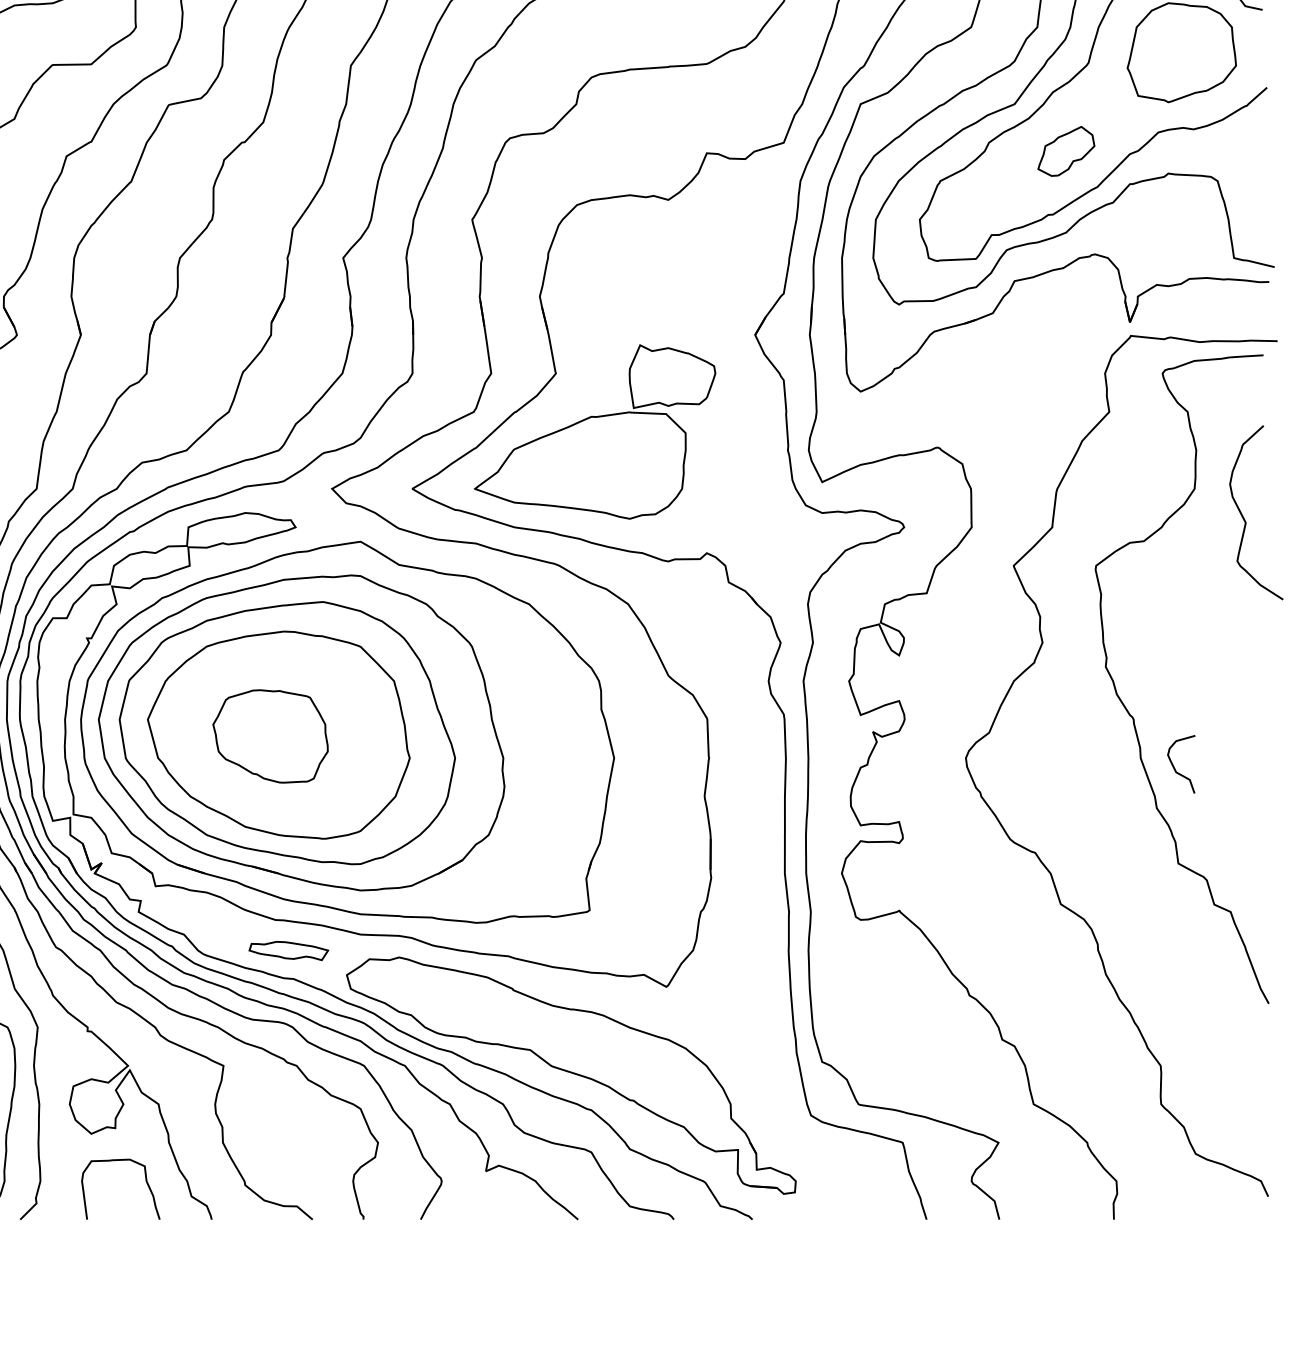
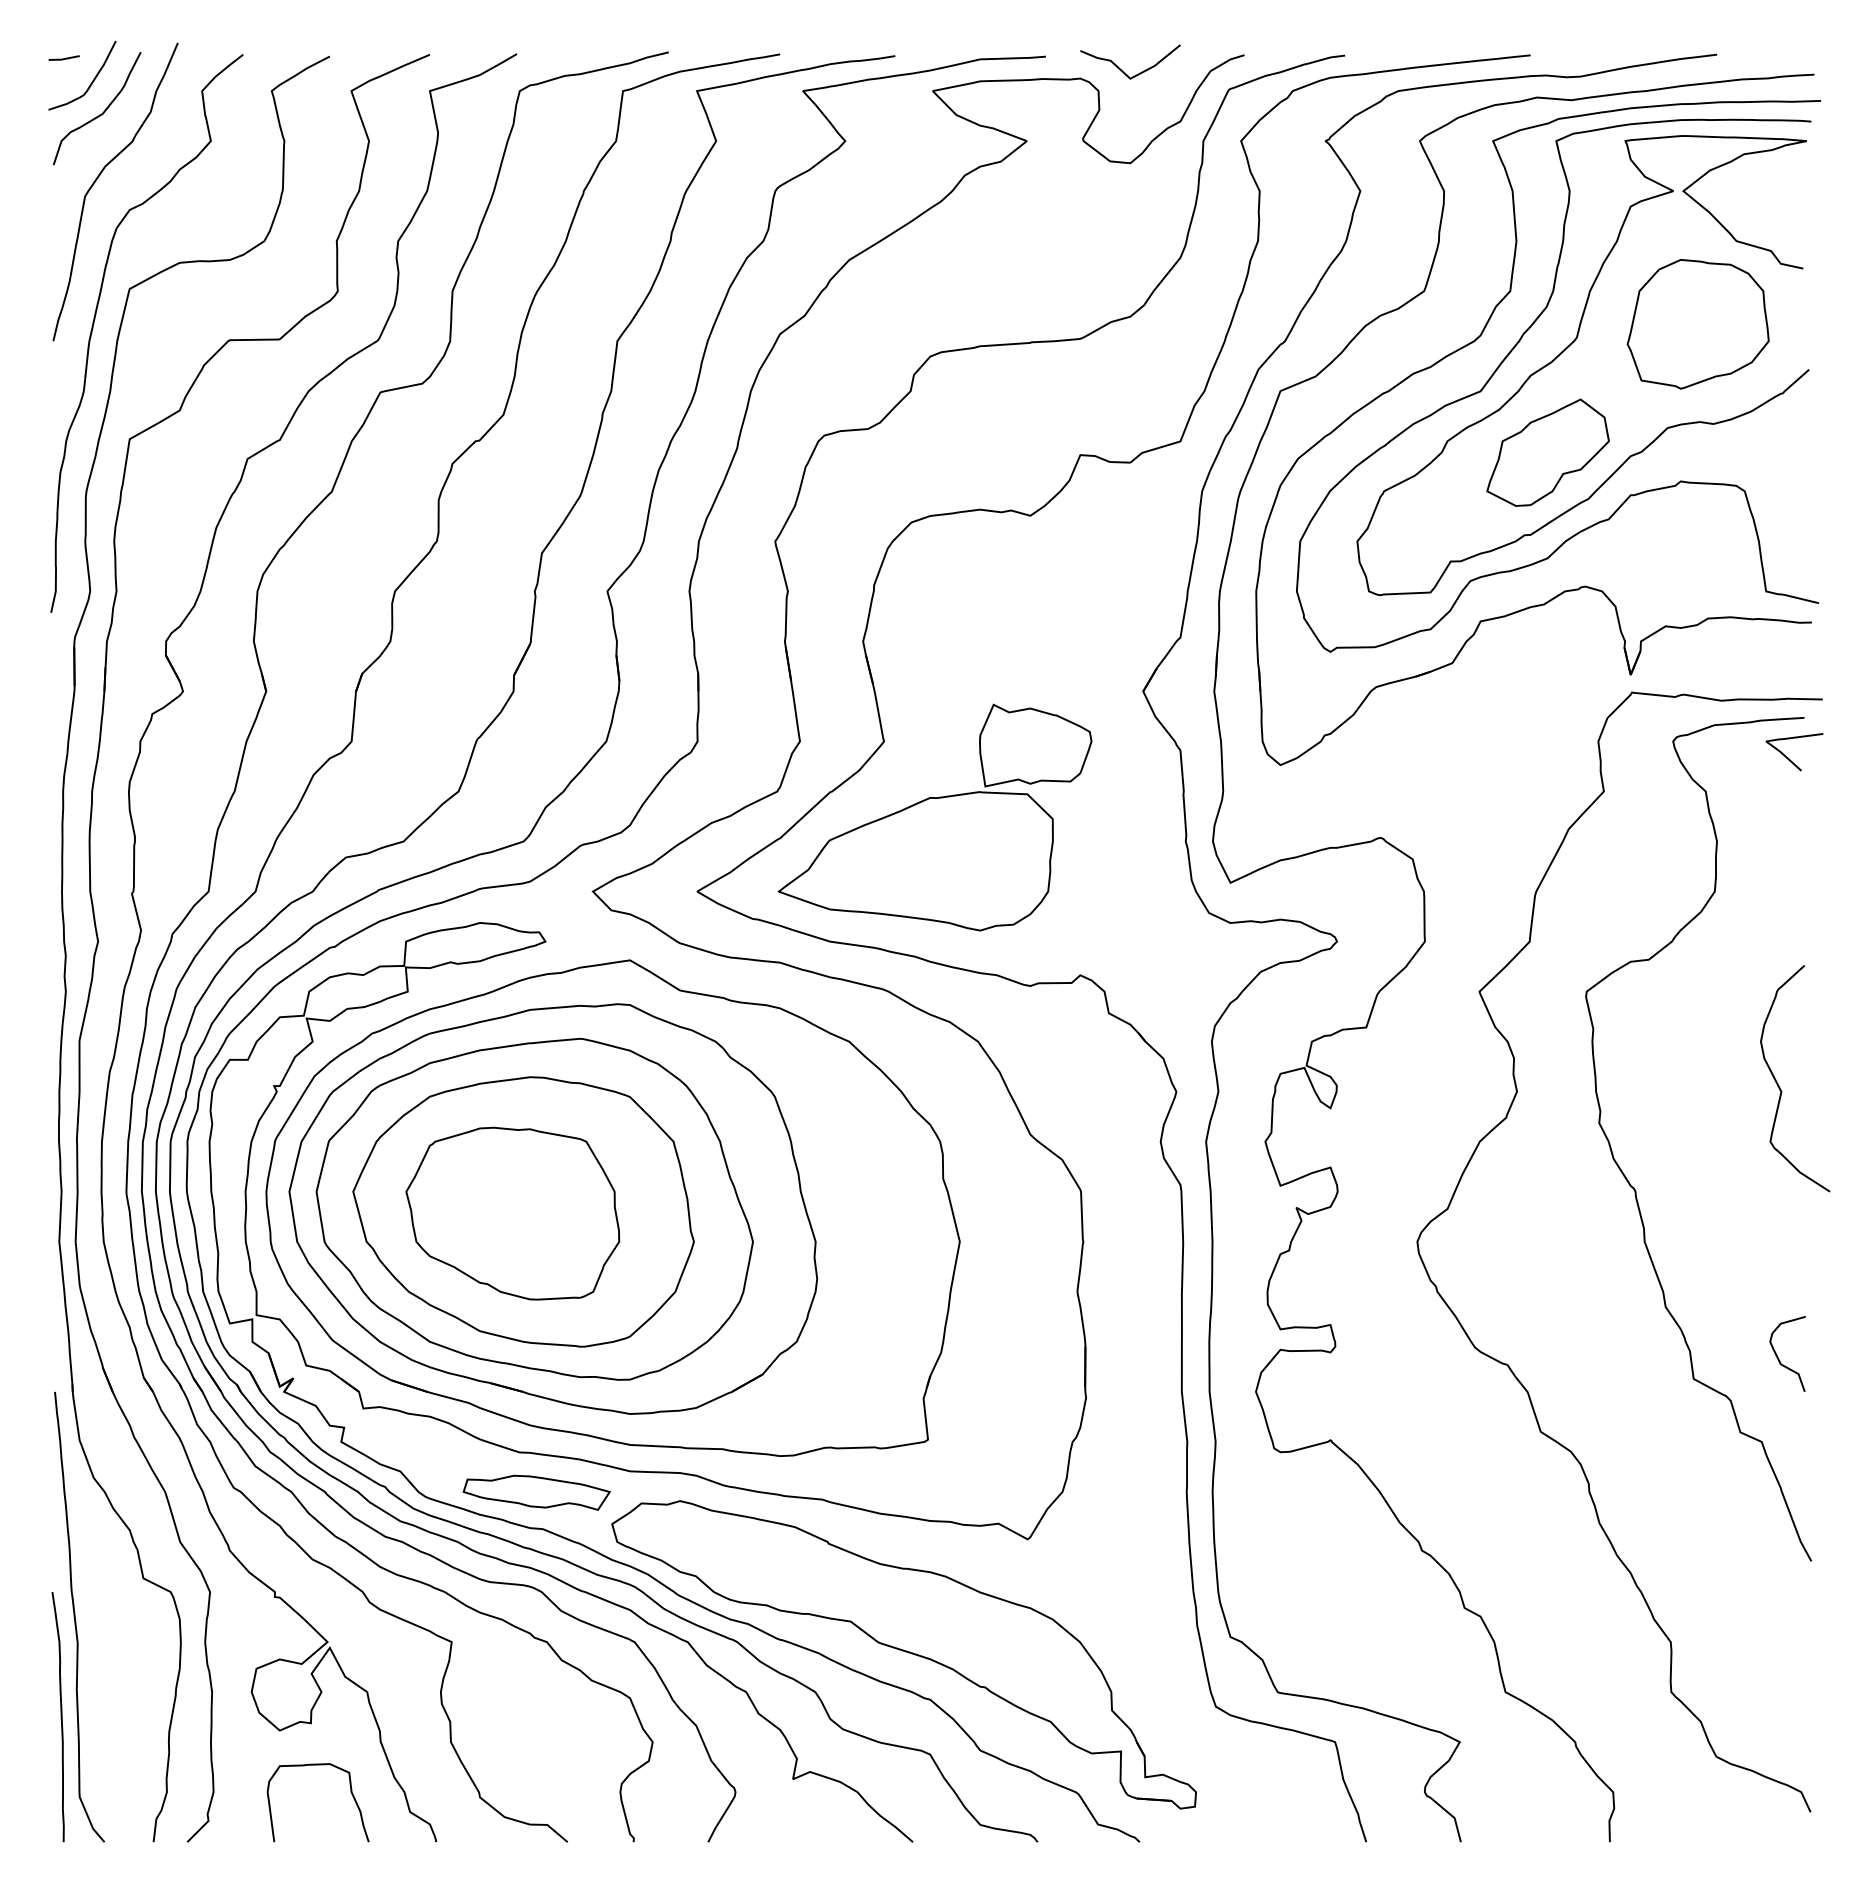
part: (1065, 151) -> (1547, 452), size x1.67
curve: (1251, 385) -> (1788, 757), added
curve: (1244, 518) -> (1779, 1085), moved
part: (270, 736) -> (512, 1213), size x1.43
curve: (1174, 766) -> (1778, 1356), moved
part: (288, 950) -> (536, 1492), size x1.43

